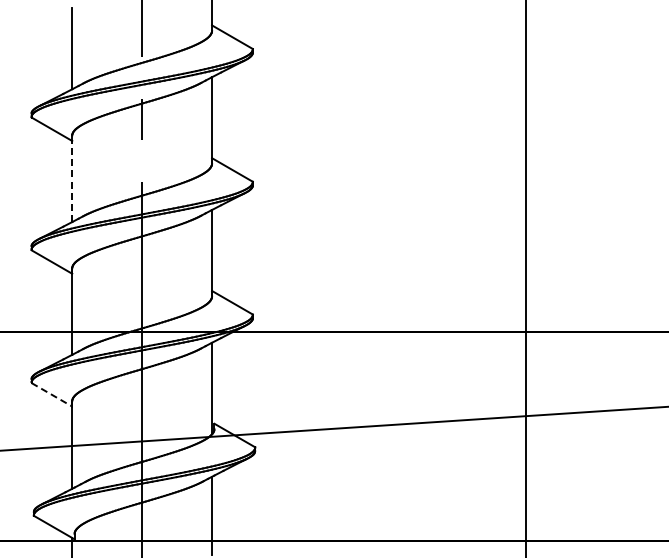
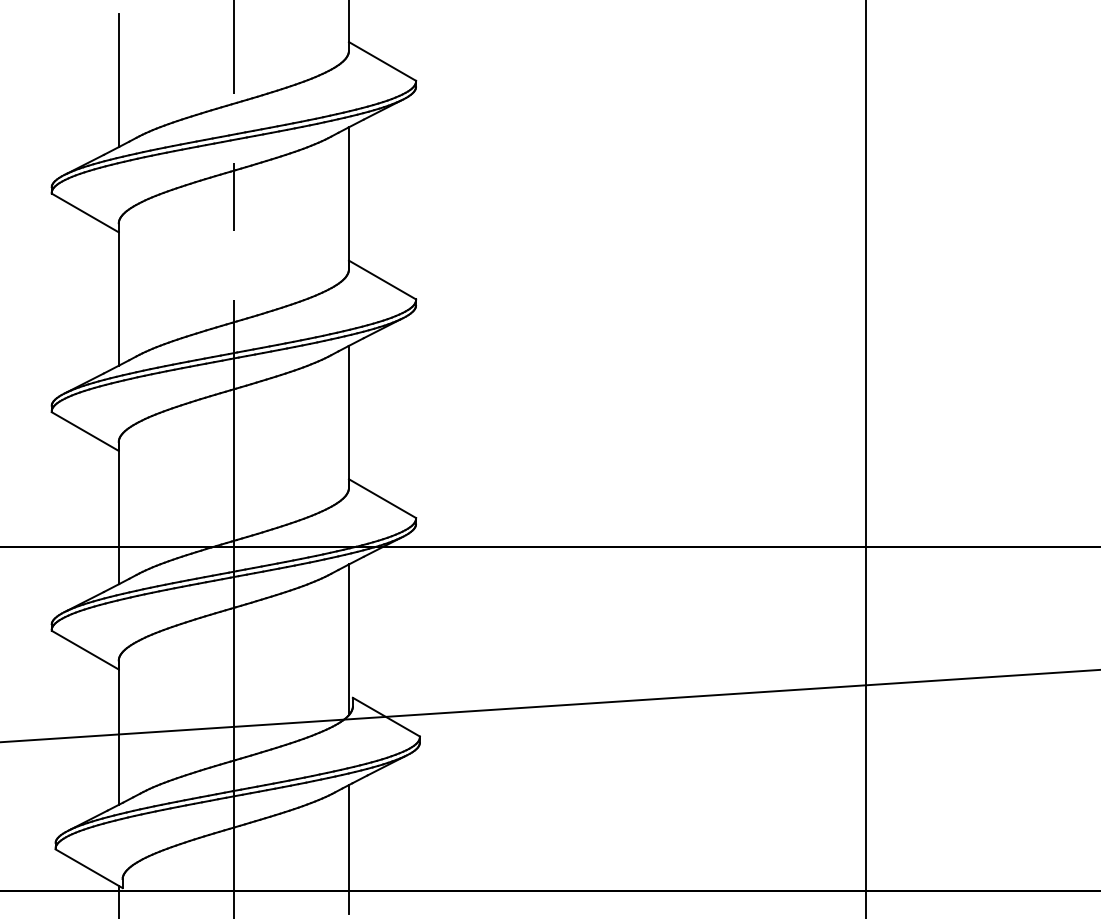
line: (72, 181) -> (119, 298), dashed -> solid
line: (51, 394) -> (84, 649), dashed -> solid

